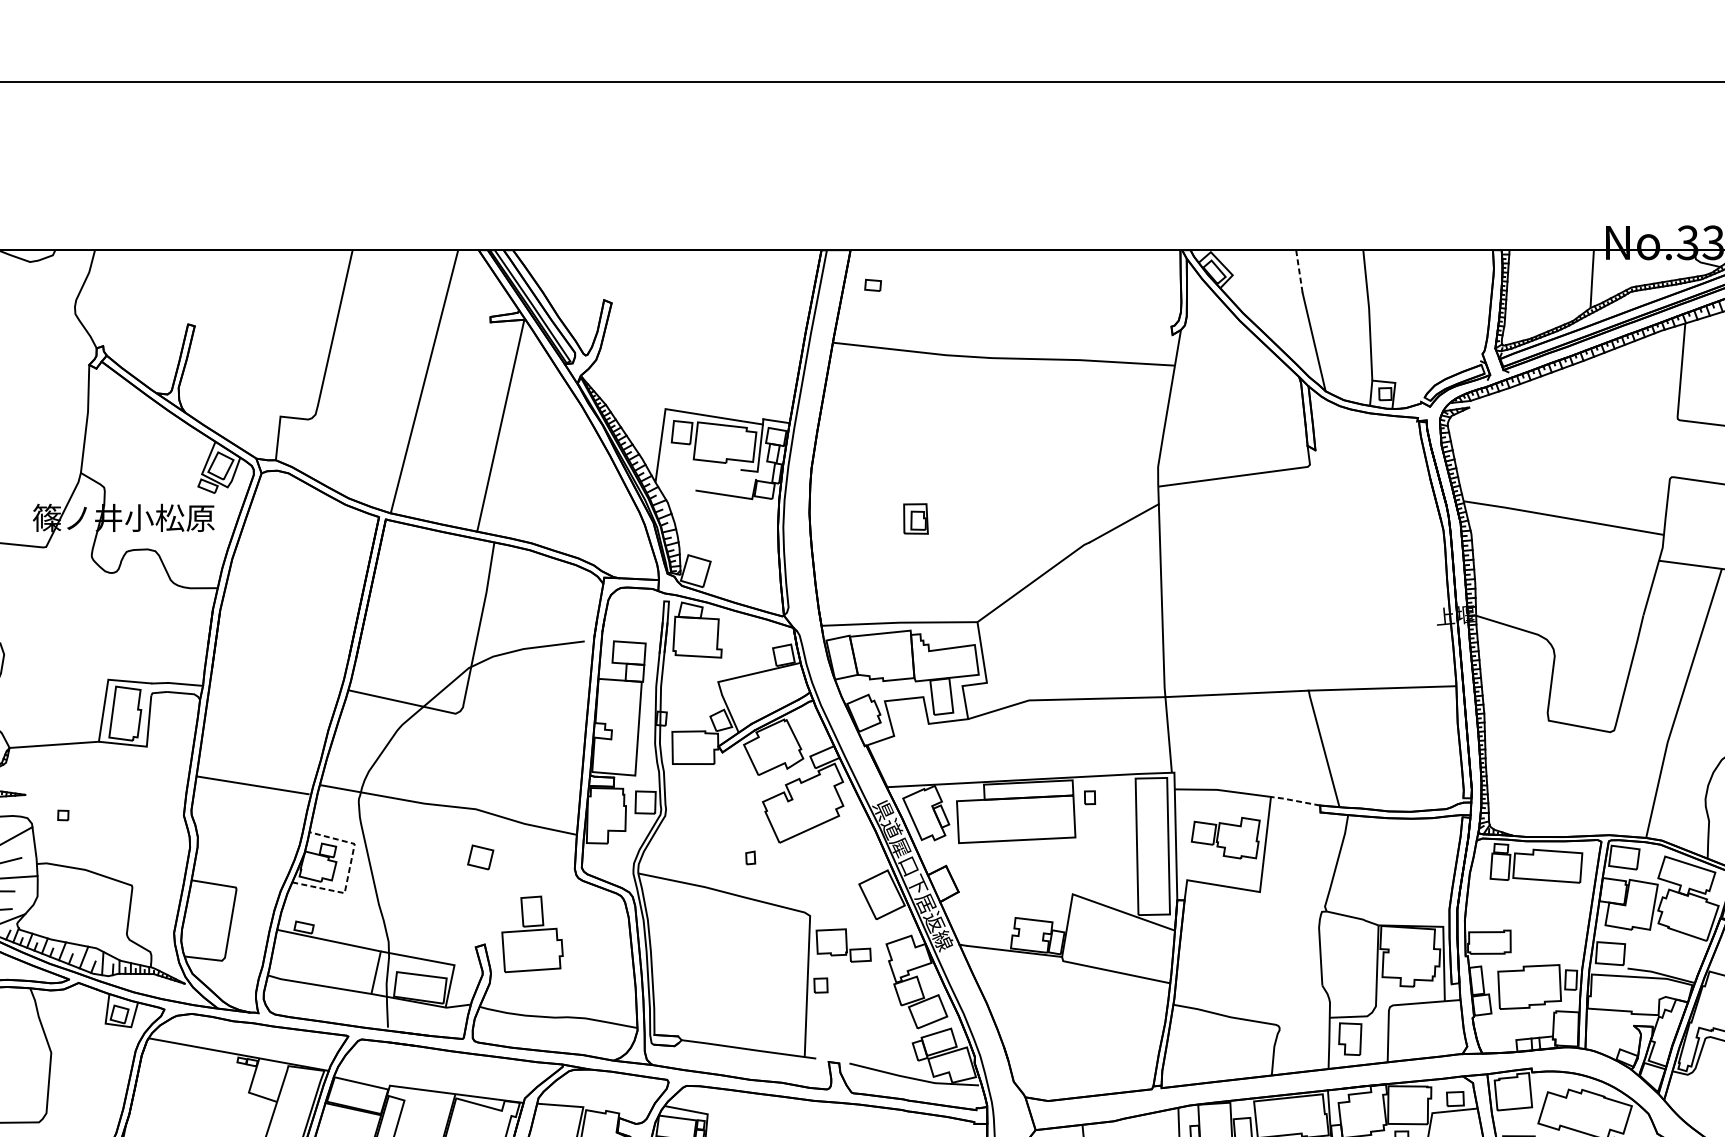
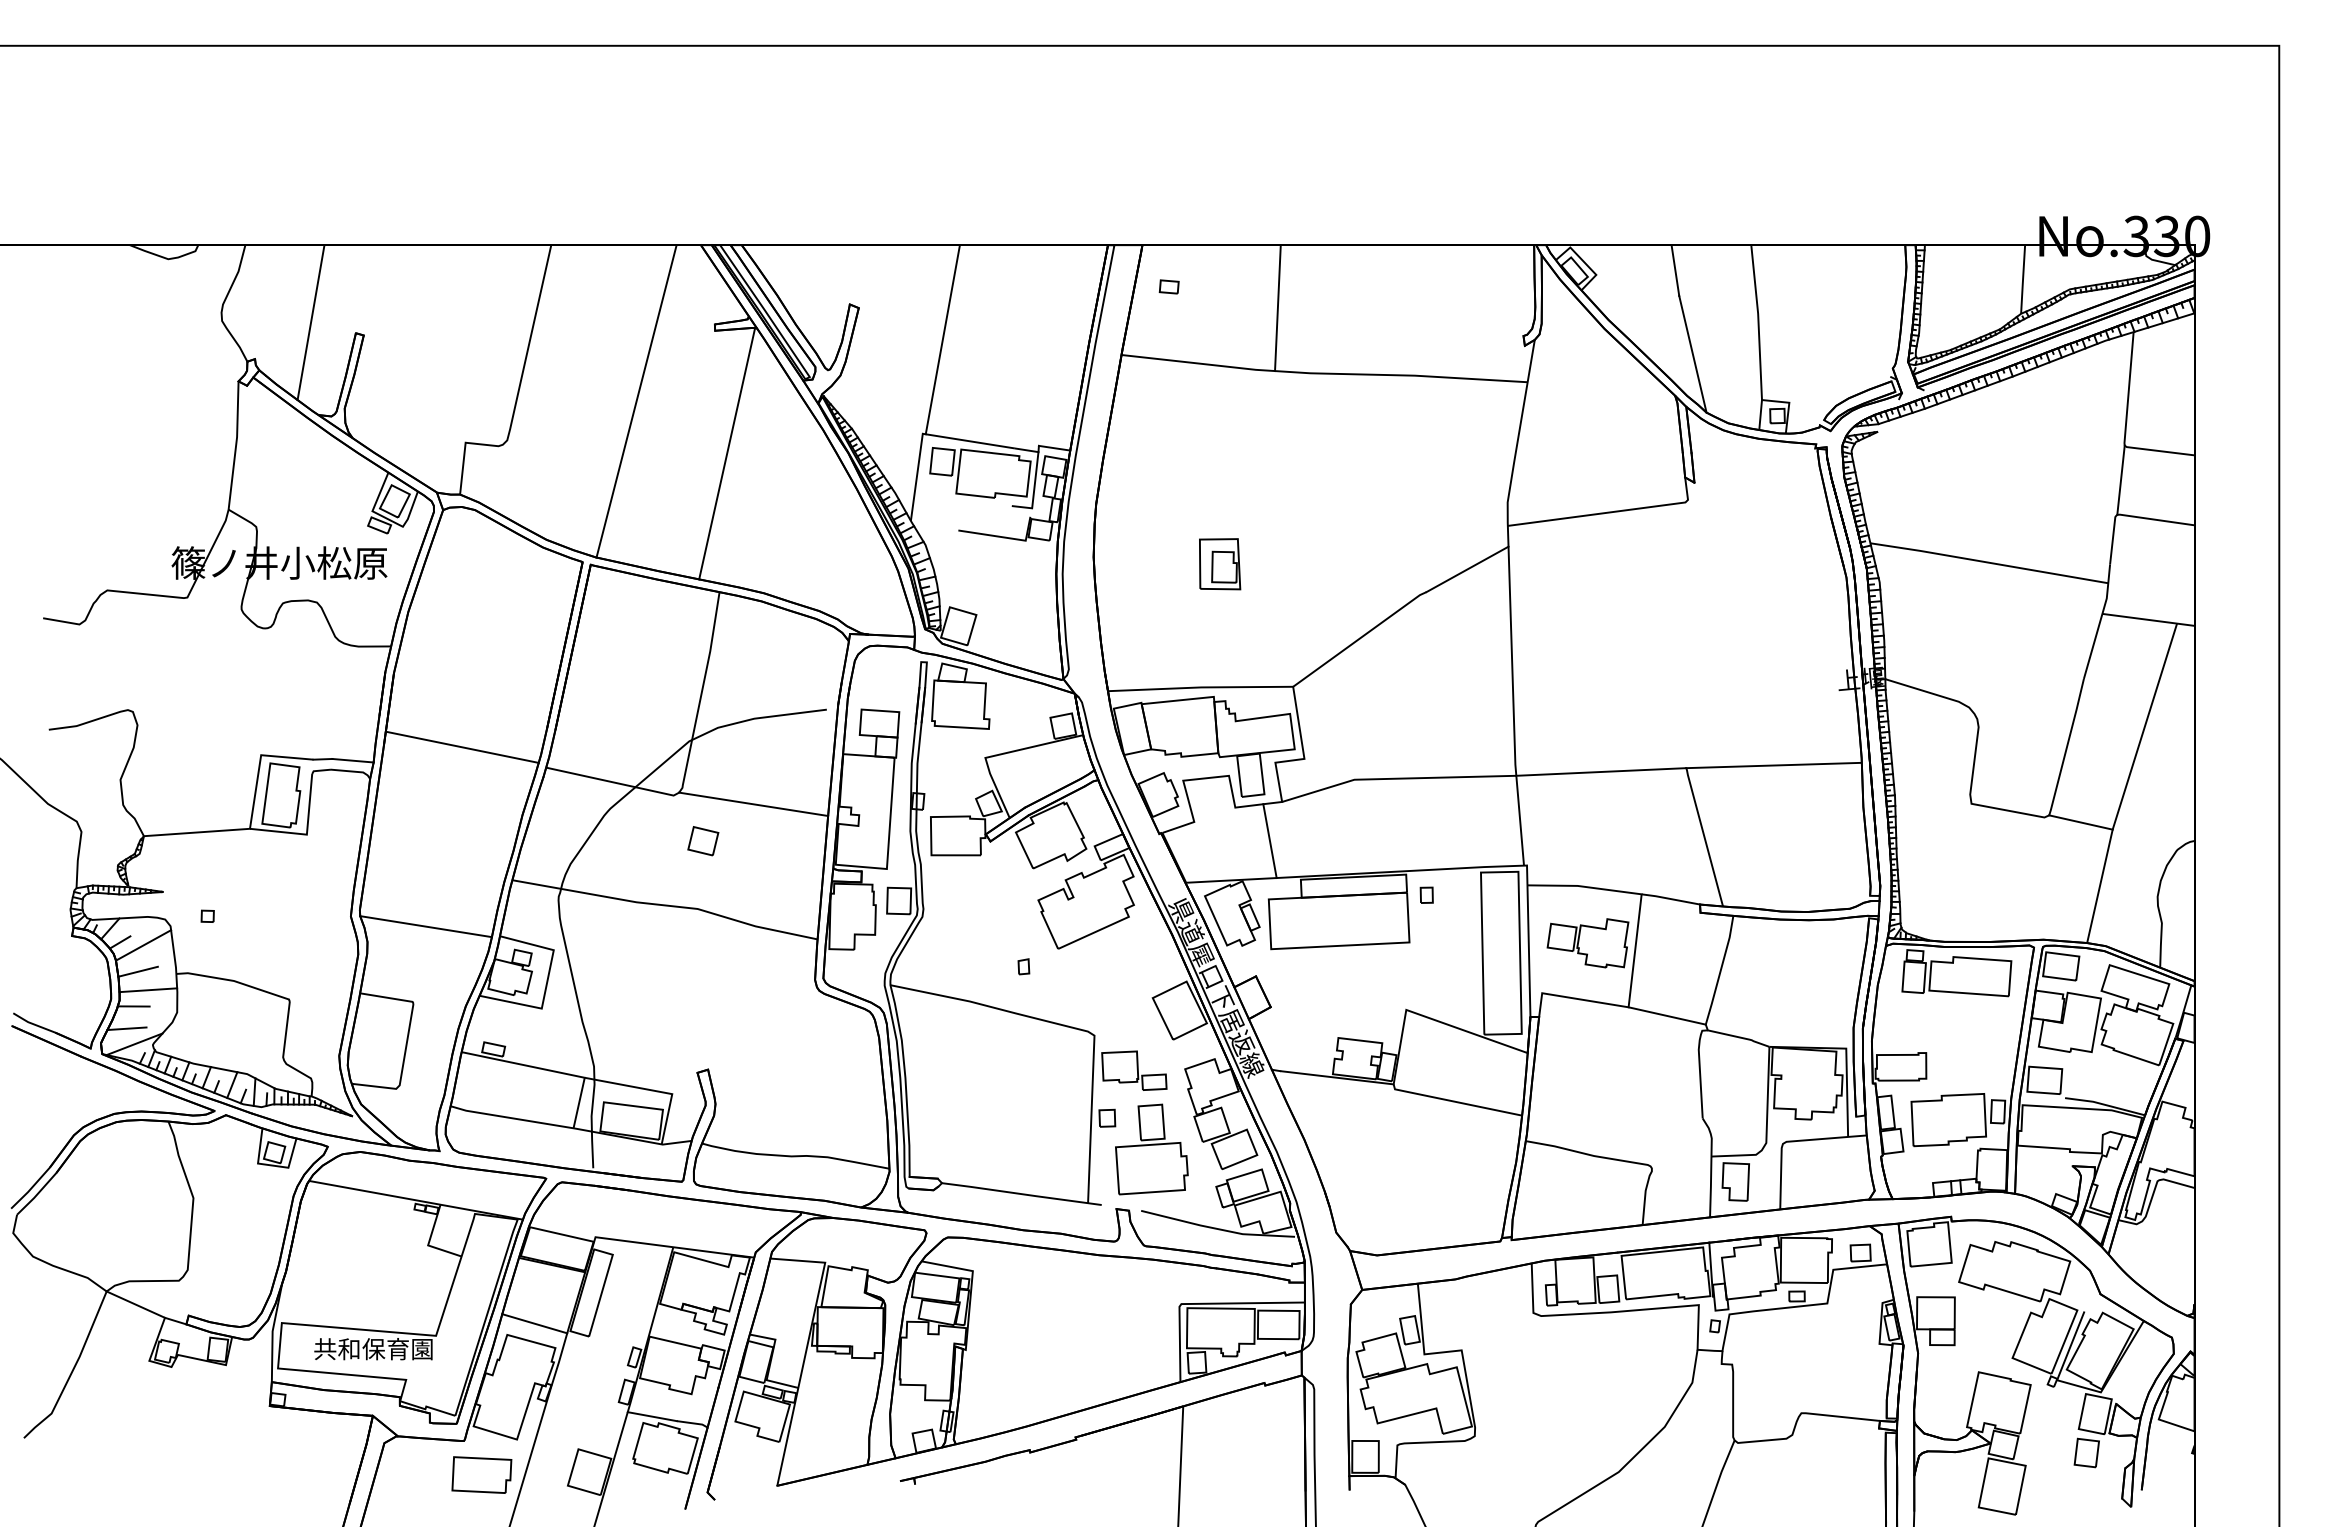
line: (1299, 271) -> (1675, 270), dashed -> solid
line: (964, 303) -> (1277, 308), added
line: (149, 315) -> (310, 322), added
line: (682, 329) -> (942, 339), added
line: (1674, 447) -> (2120, 479), added
part: (916, 519) -> (1220, 564), size x1.43
line: (277, 672) -> (461, 746), added
line: (522, 721) -> (753, 804), added
line: (1640, 736) -> (2080, 822), added
line: (957, 752) -> (1269, 841), added
line: (252, 785) -> (425, 926), moved
line: (1294, 800) -> (1669, 898), dashed -> solid
part: (480, 857) -> (703, 841), moved
line: (349, 872) -> (547, 983), dashed -> solid
line: (1291, 898) -> (1666, 1015), added
part: (532, 934) -> (1151, 1149), moved

